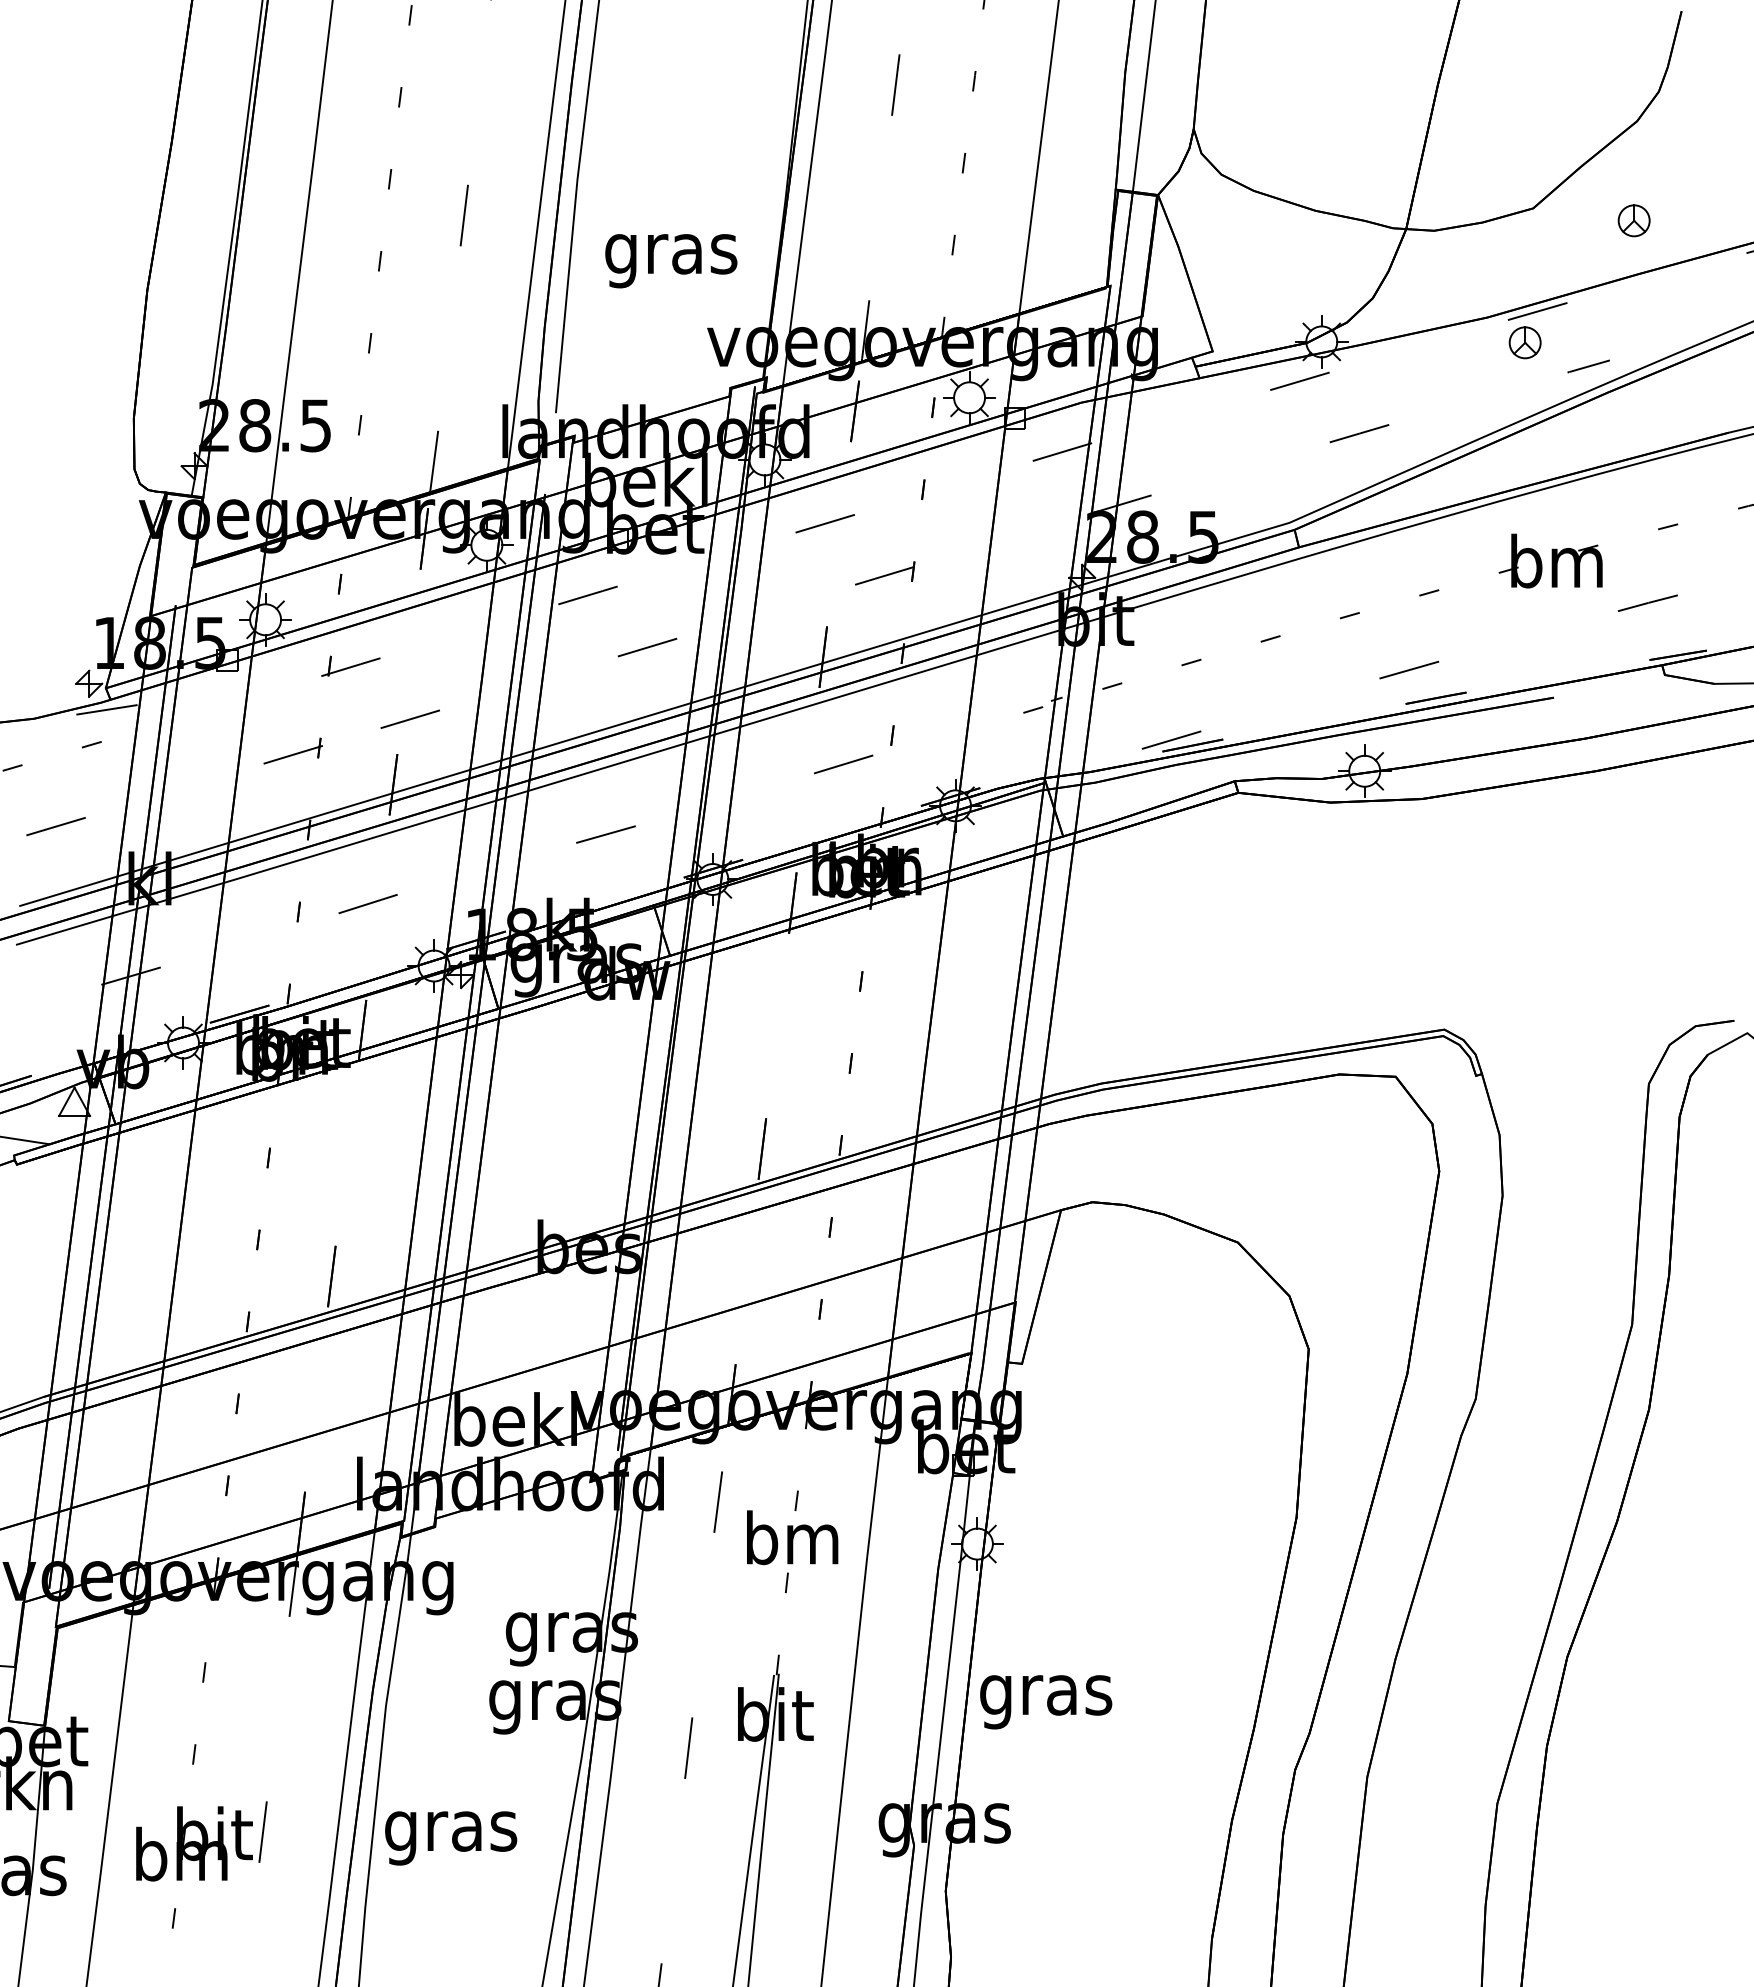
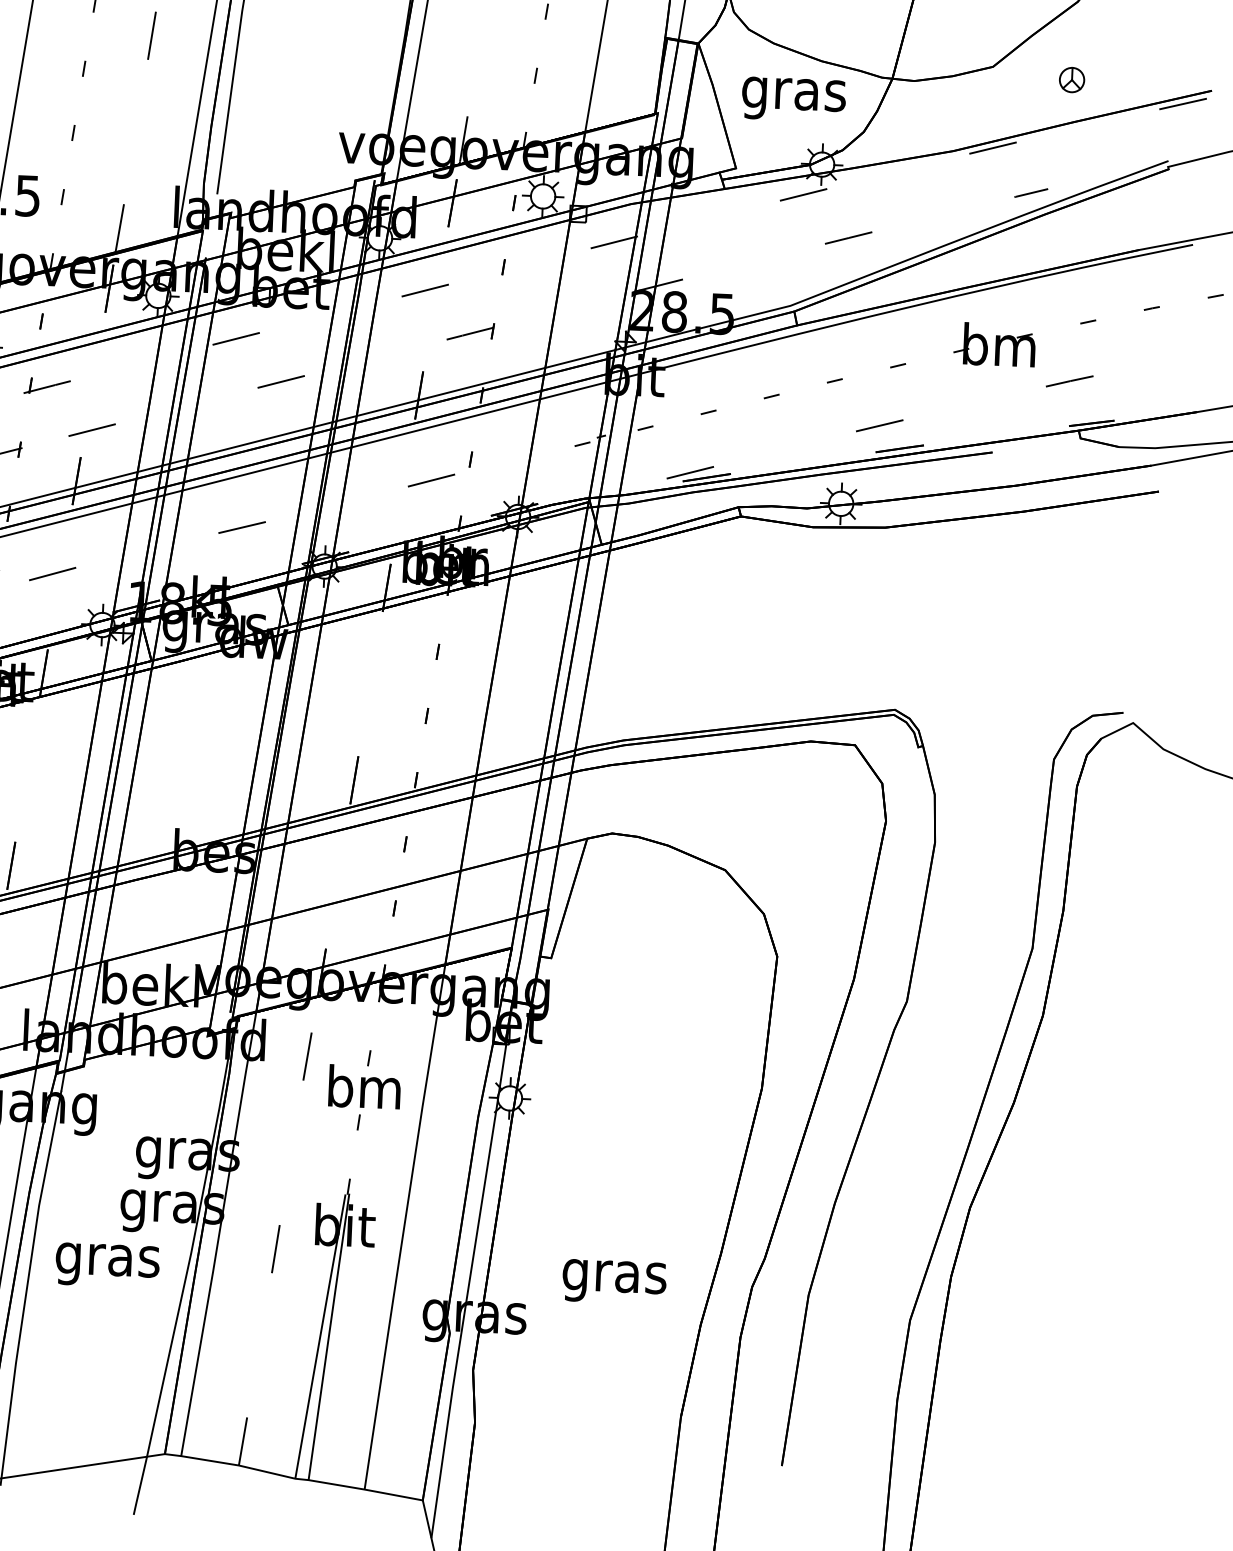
text: (671, 261) -> (794, 100), moved
part: (1524, 342) -> (981, 172), removed
text: (1046, 1702) -> (614, 1282), moved
text: (451, 1838) -> (107, 1265), moved

